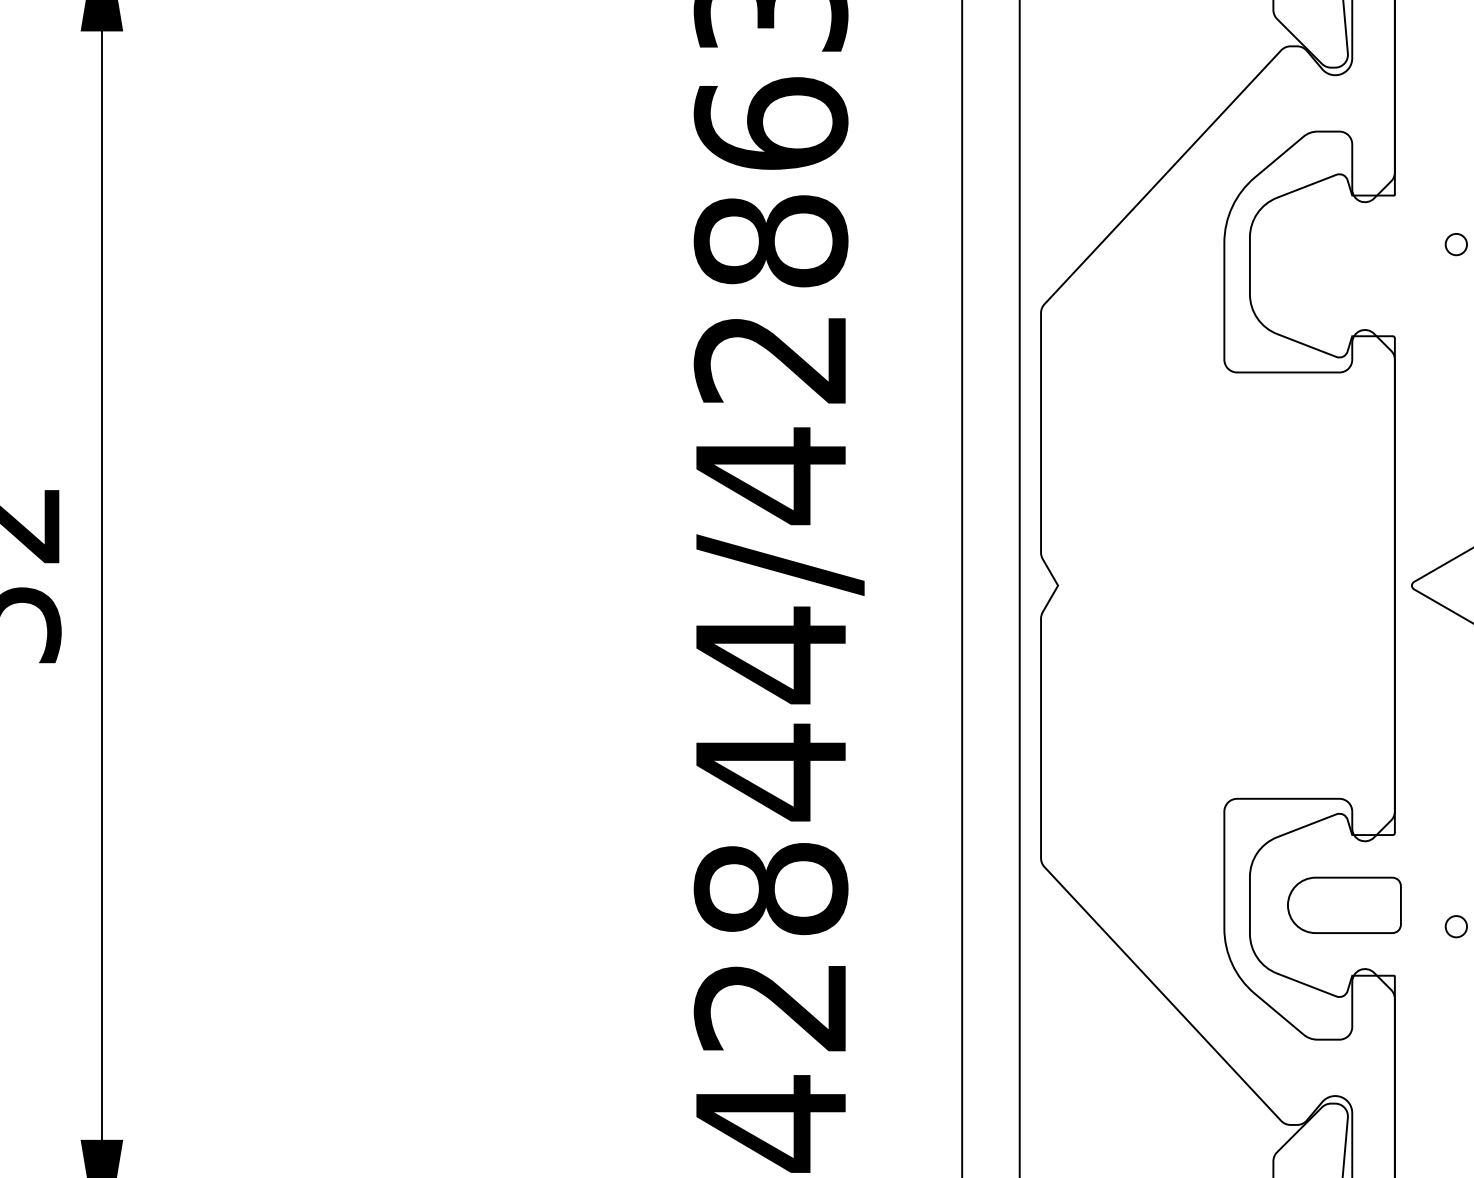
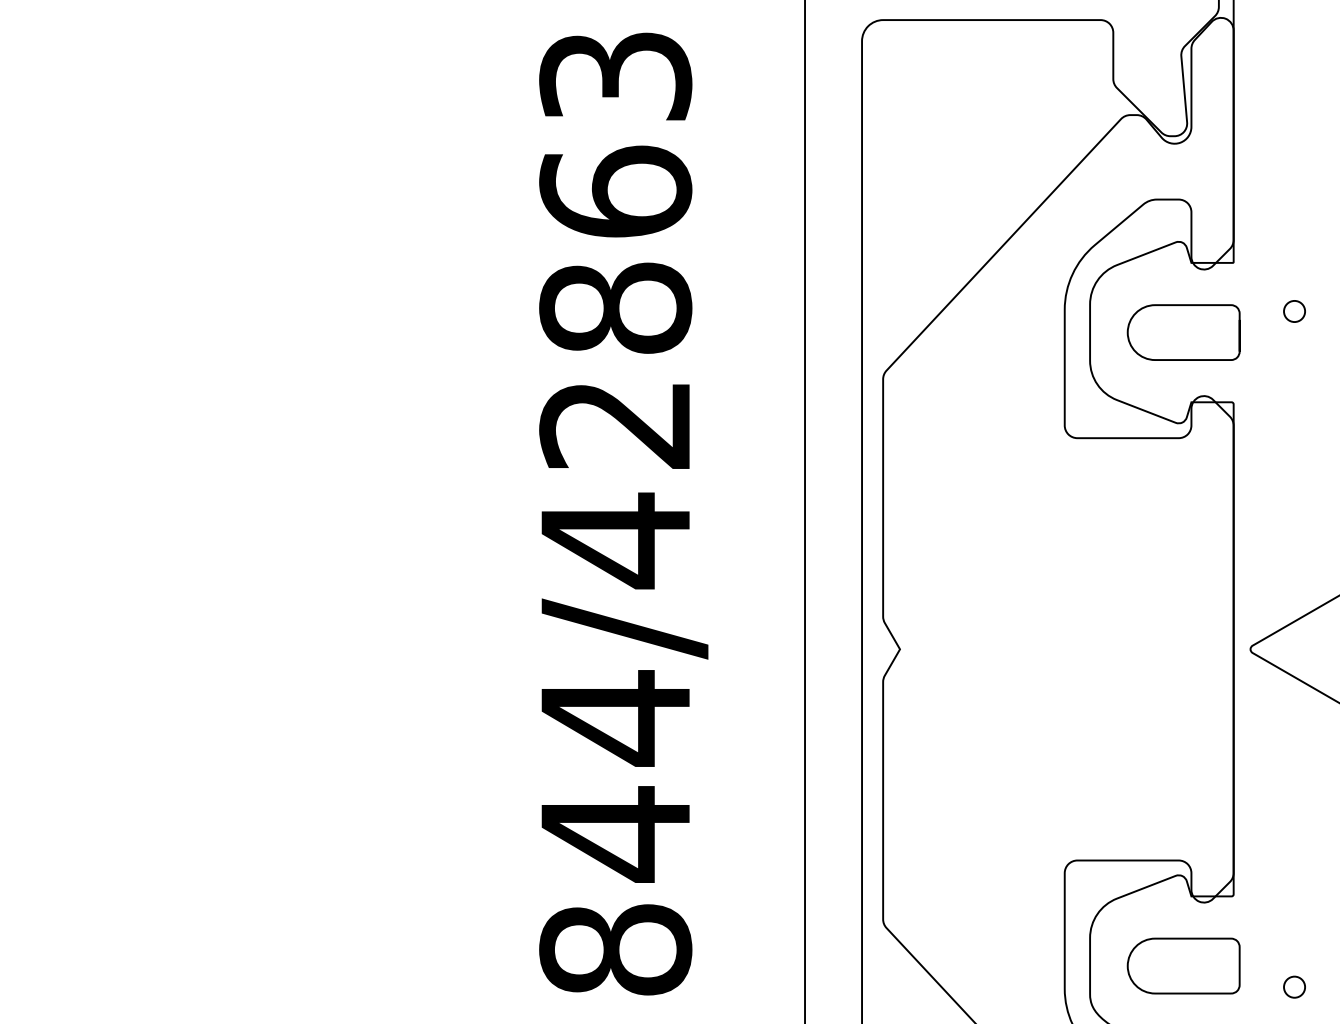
curve: (1344, 239) -> (1183, 306), added

